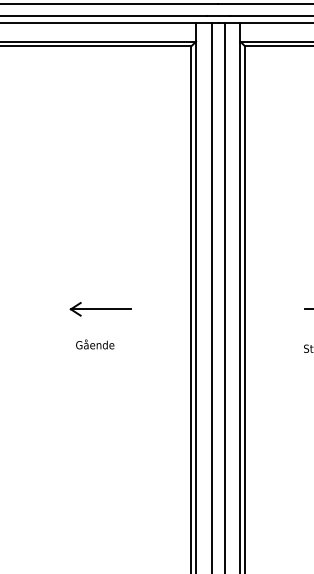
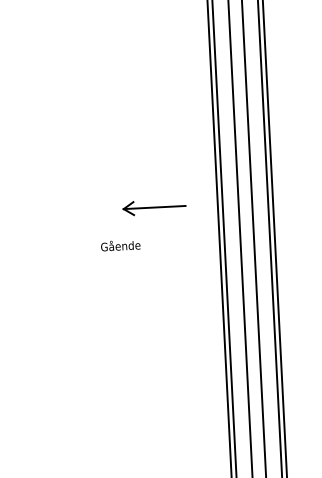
part: (100, 309) -> (154, 207), moved

